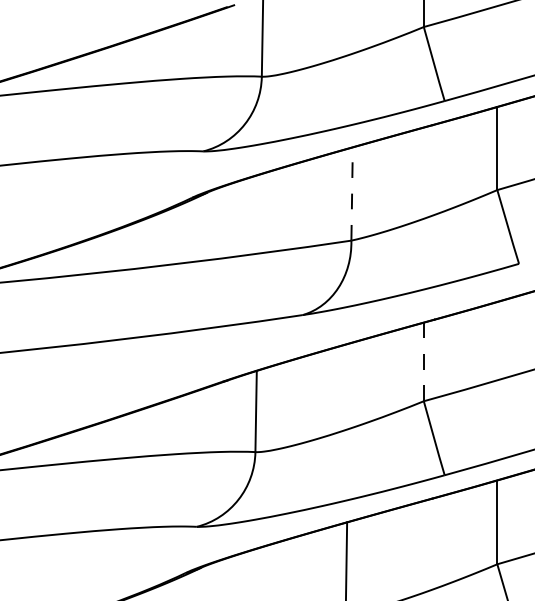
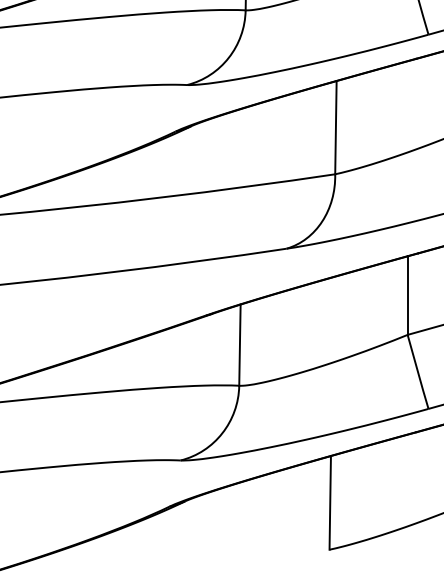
line: (352, 194) -> (336, 128), dashed -> solid
line: (423, 362) -> (407, 296), dashed -> solid

